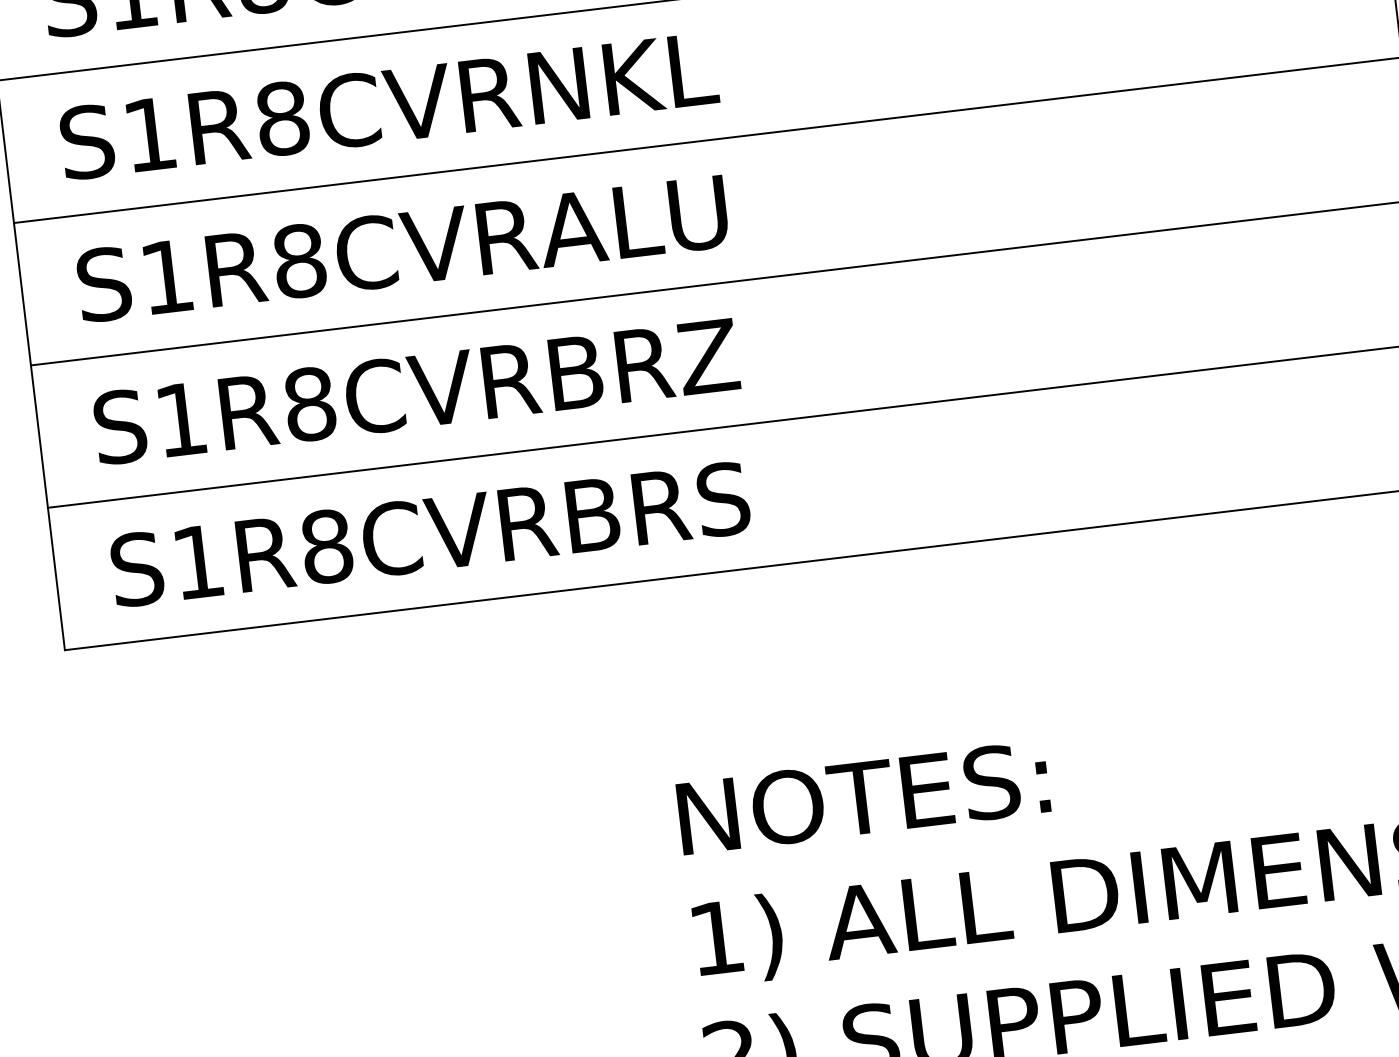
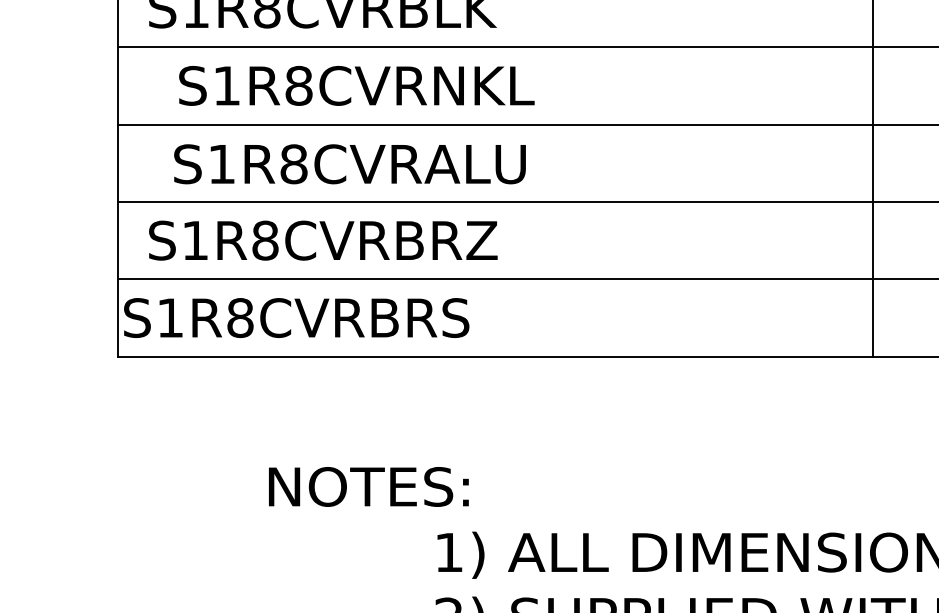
text: (388, 105) -> (356, 85), moved
text: (401, 249) -> (349, 164), moved
text: (430, 533) -> (296, 317), moved
text: (862, 797) -> (368, 486), moved

